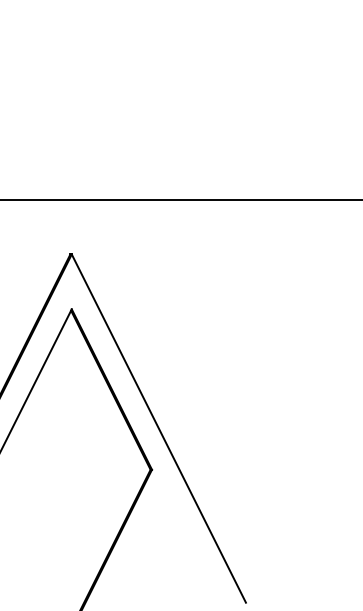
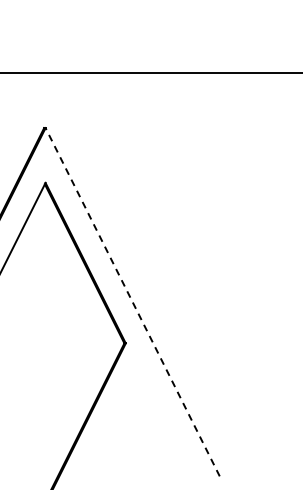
line: (158, 428) -> (132, 302), solid -> dashed

